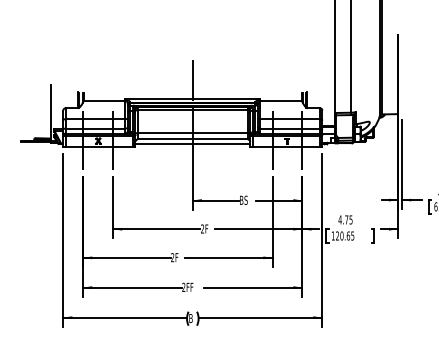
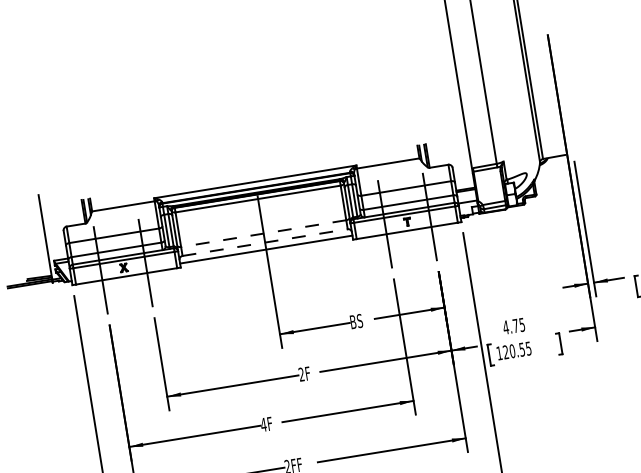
line: (192, 80) -> (250, 154), removed
line: (192, 133) -> (263, 233), solid -> dashed
line: (193, 139) -> (266, 242), solid -> dashed
text: (348, 235) -> (522, 348), 120.65 -> 120.55
text: (172, 257) -> (263, 424), 2F -> 4F

